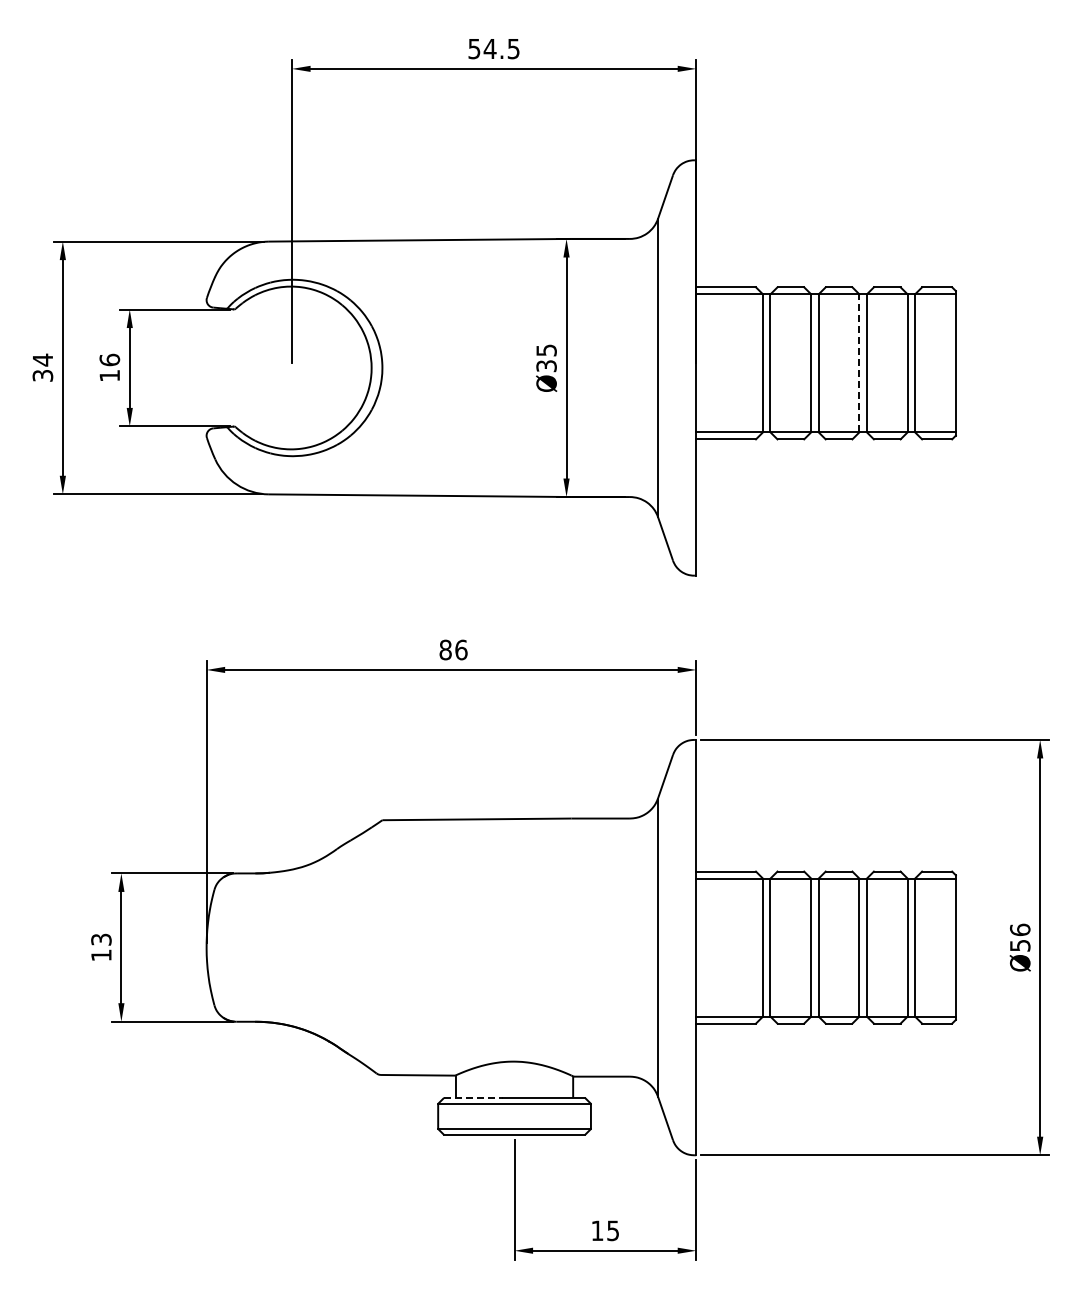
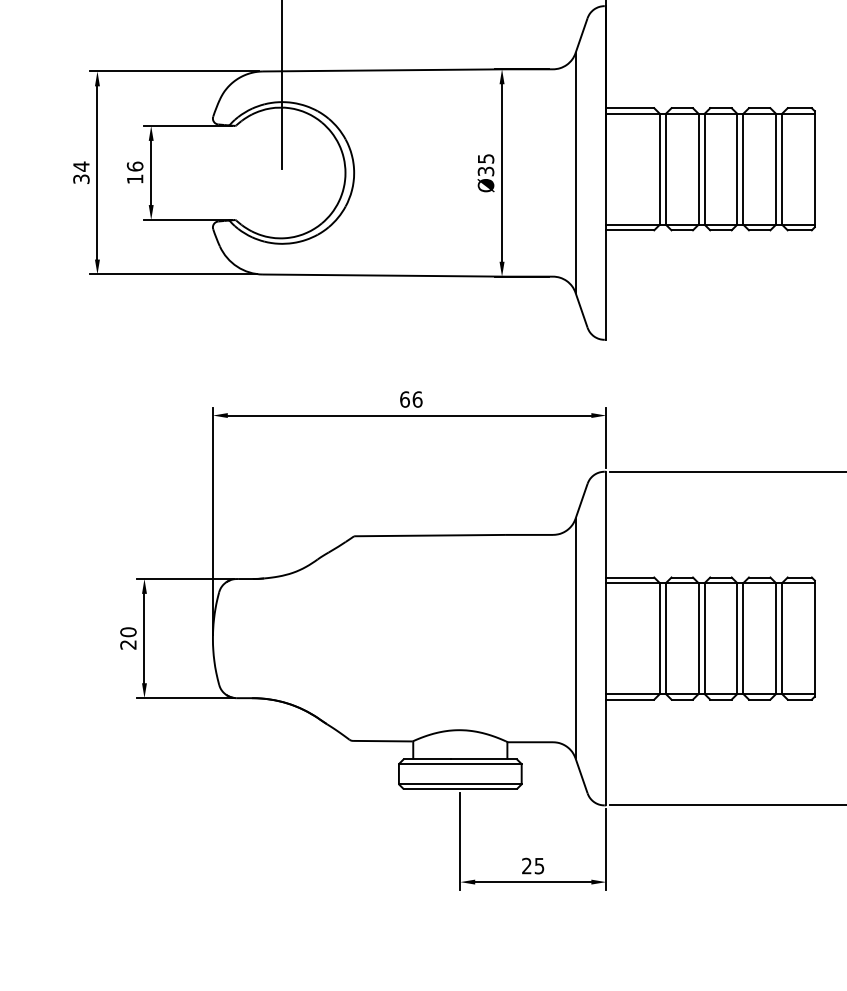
line: (859, 363) -> (737, 169), dashed -> solid
text: (445, 649) -> (404, 399), 86 -> 66
text: (101, 947) -> (128, 638), 13 -> 20
line: (473, 1097) -> (427, 759), dashed -> solid
text: (597, 1230) -> (526, 865), 15 -> 25

